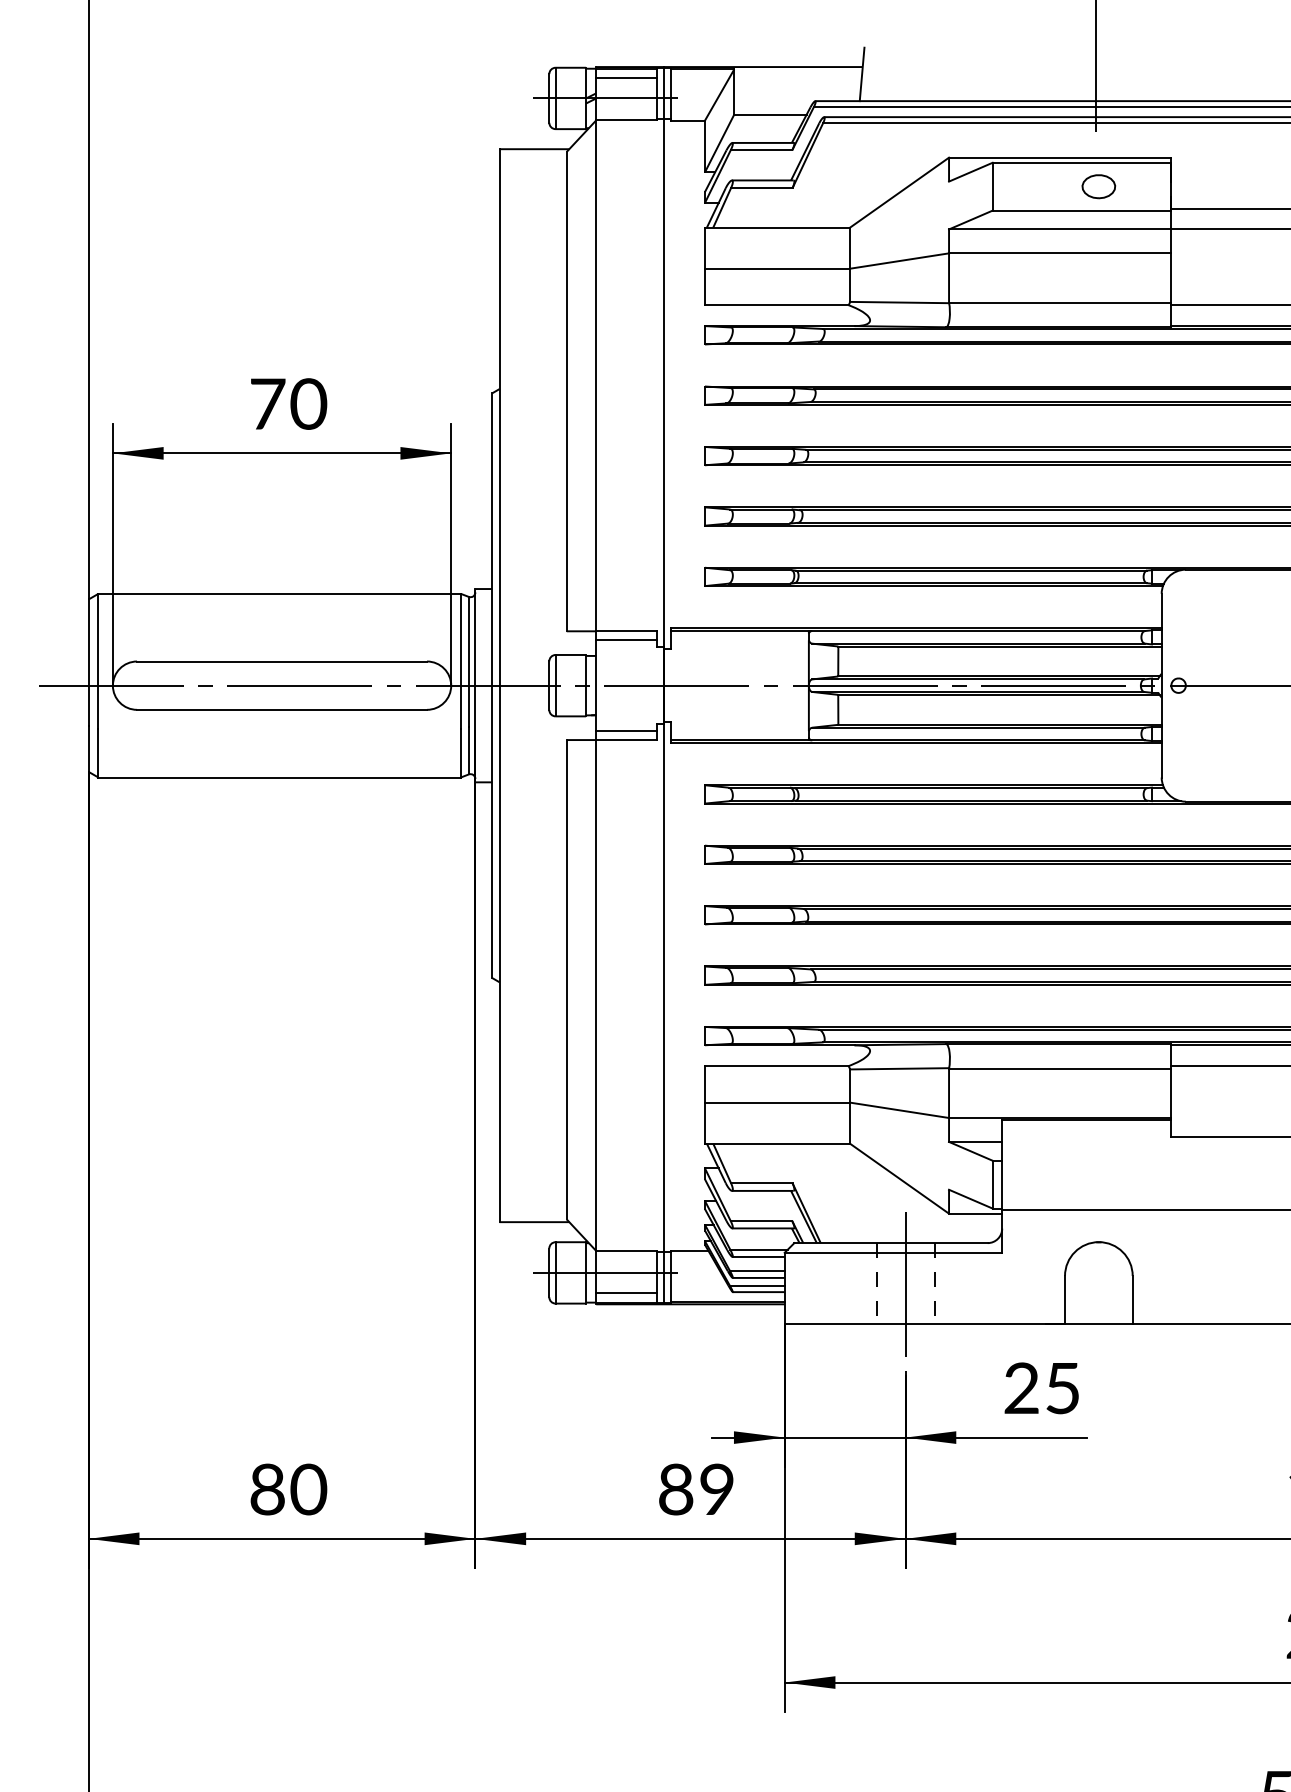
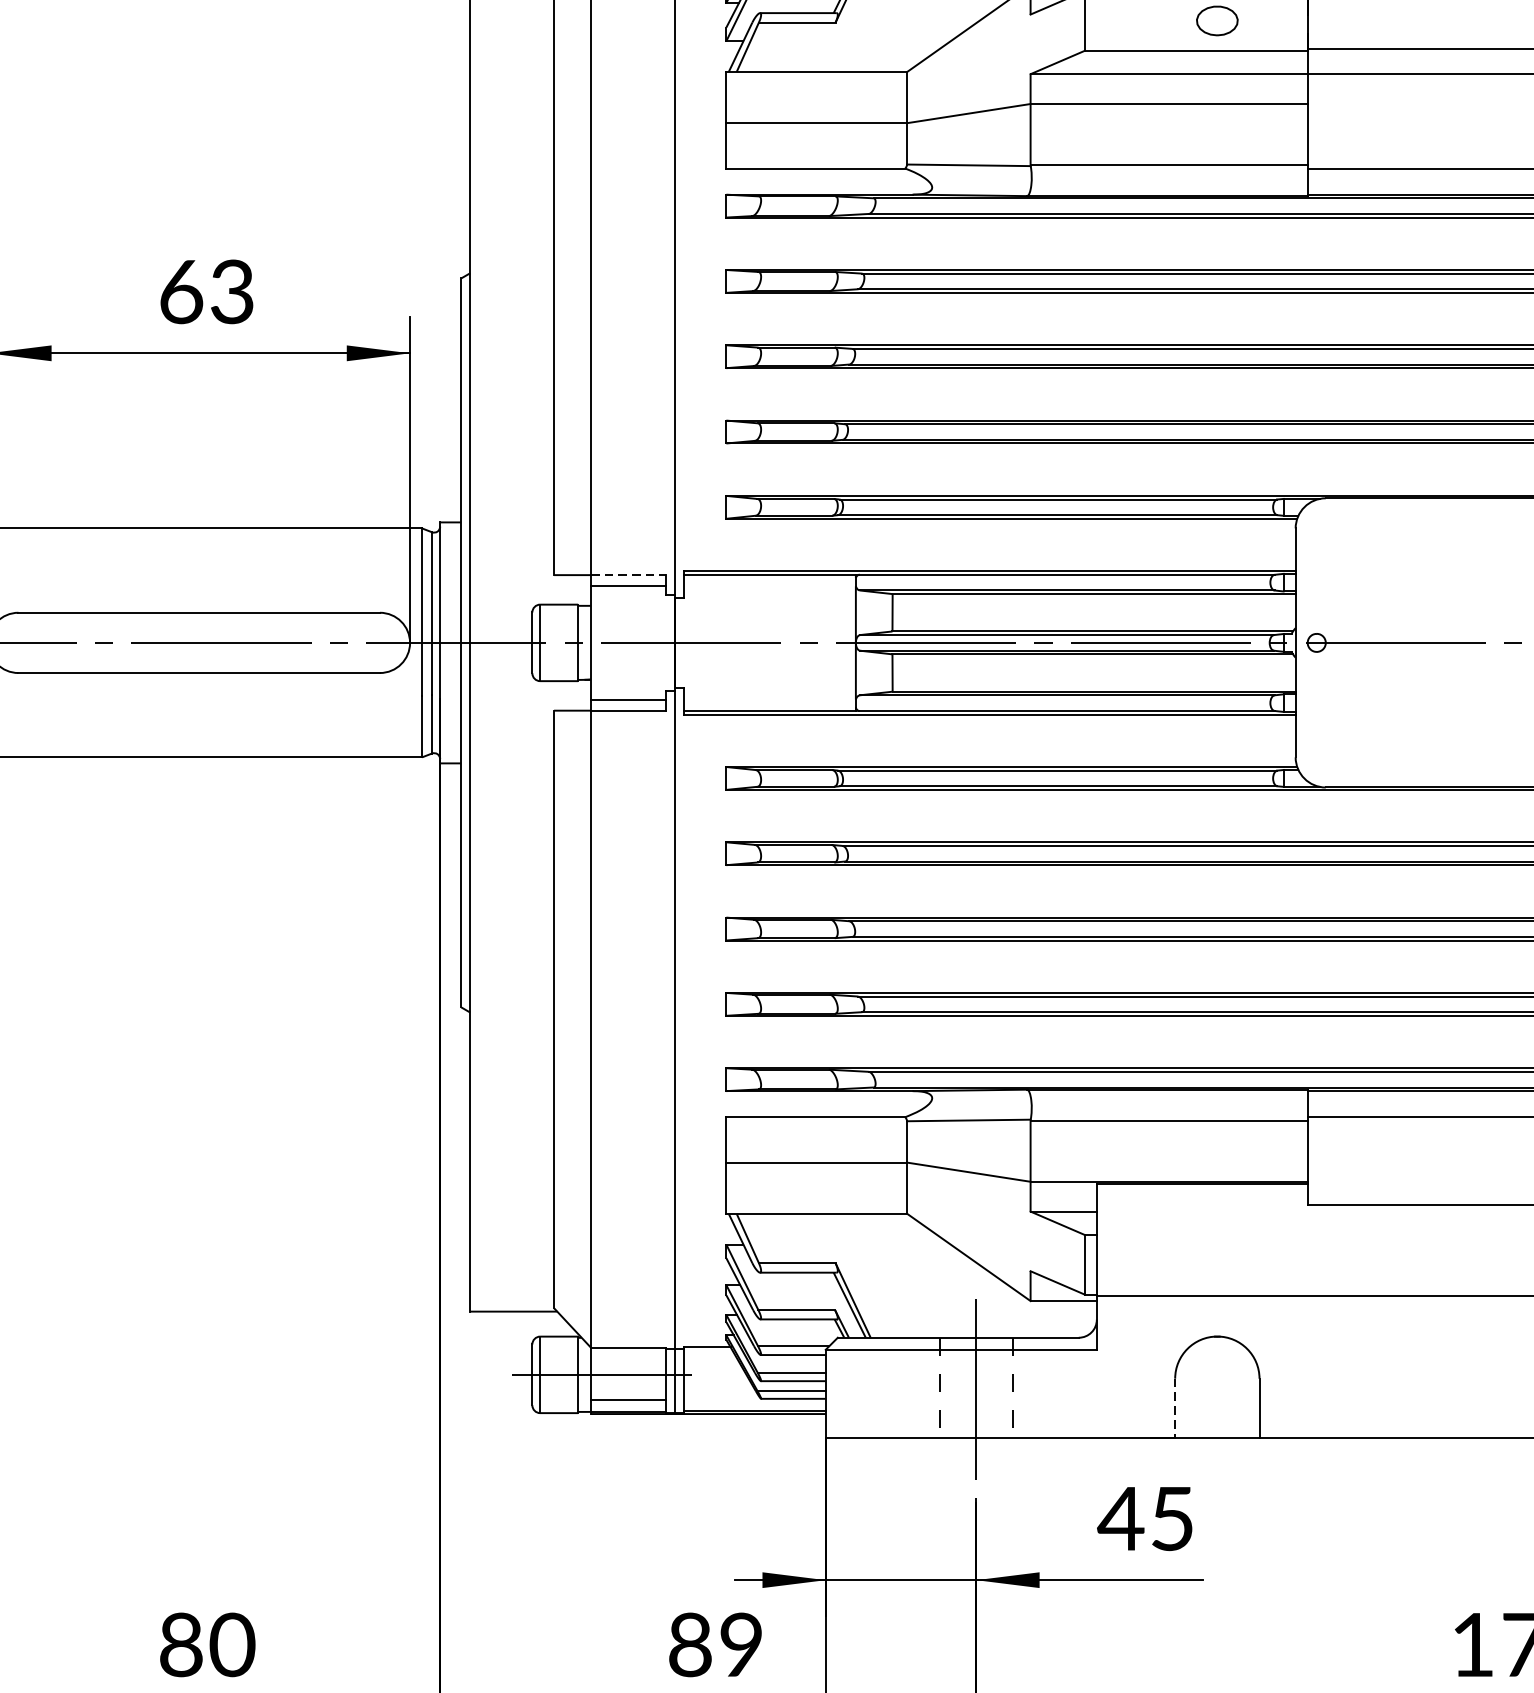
text: (289, 403) -> (208, 291), 70 -> 63
line: (626, 631) -> (628, 575), solid -> dashed
line: (1065, 1299) -> (1175, 1408), solid -> dashed
text: (1021, 1387) -> (1120, 1517), 25 -> 45

